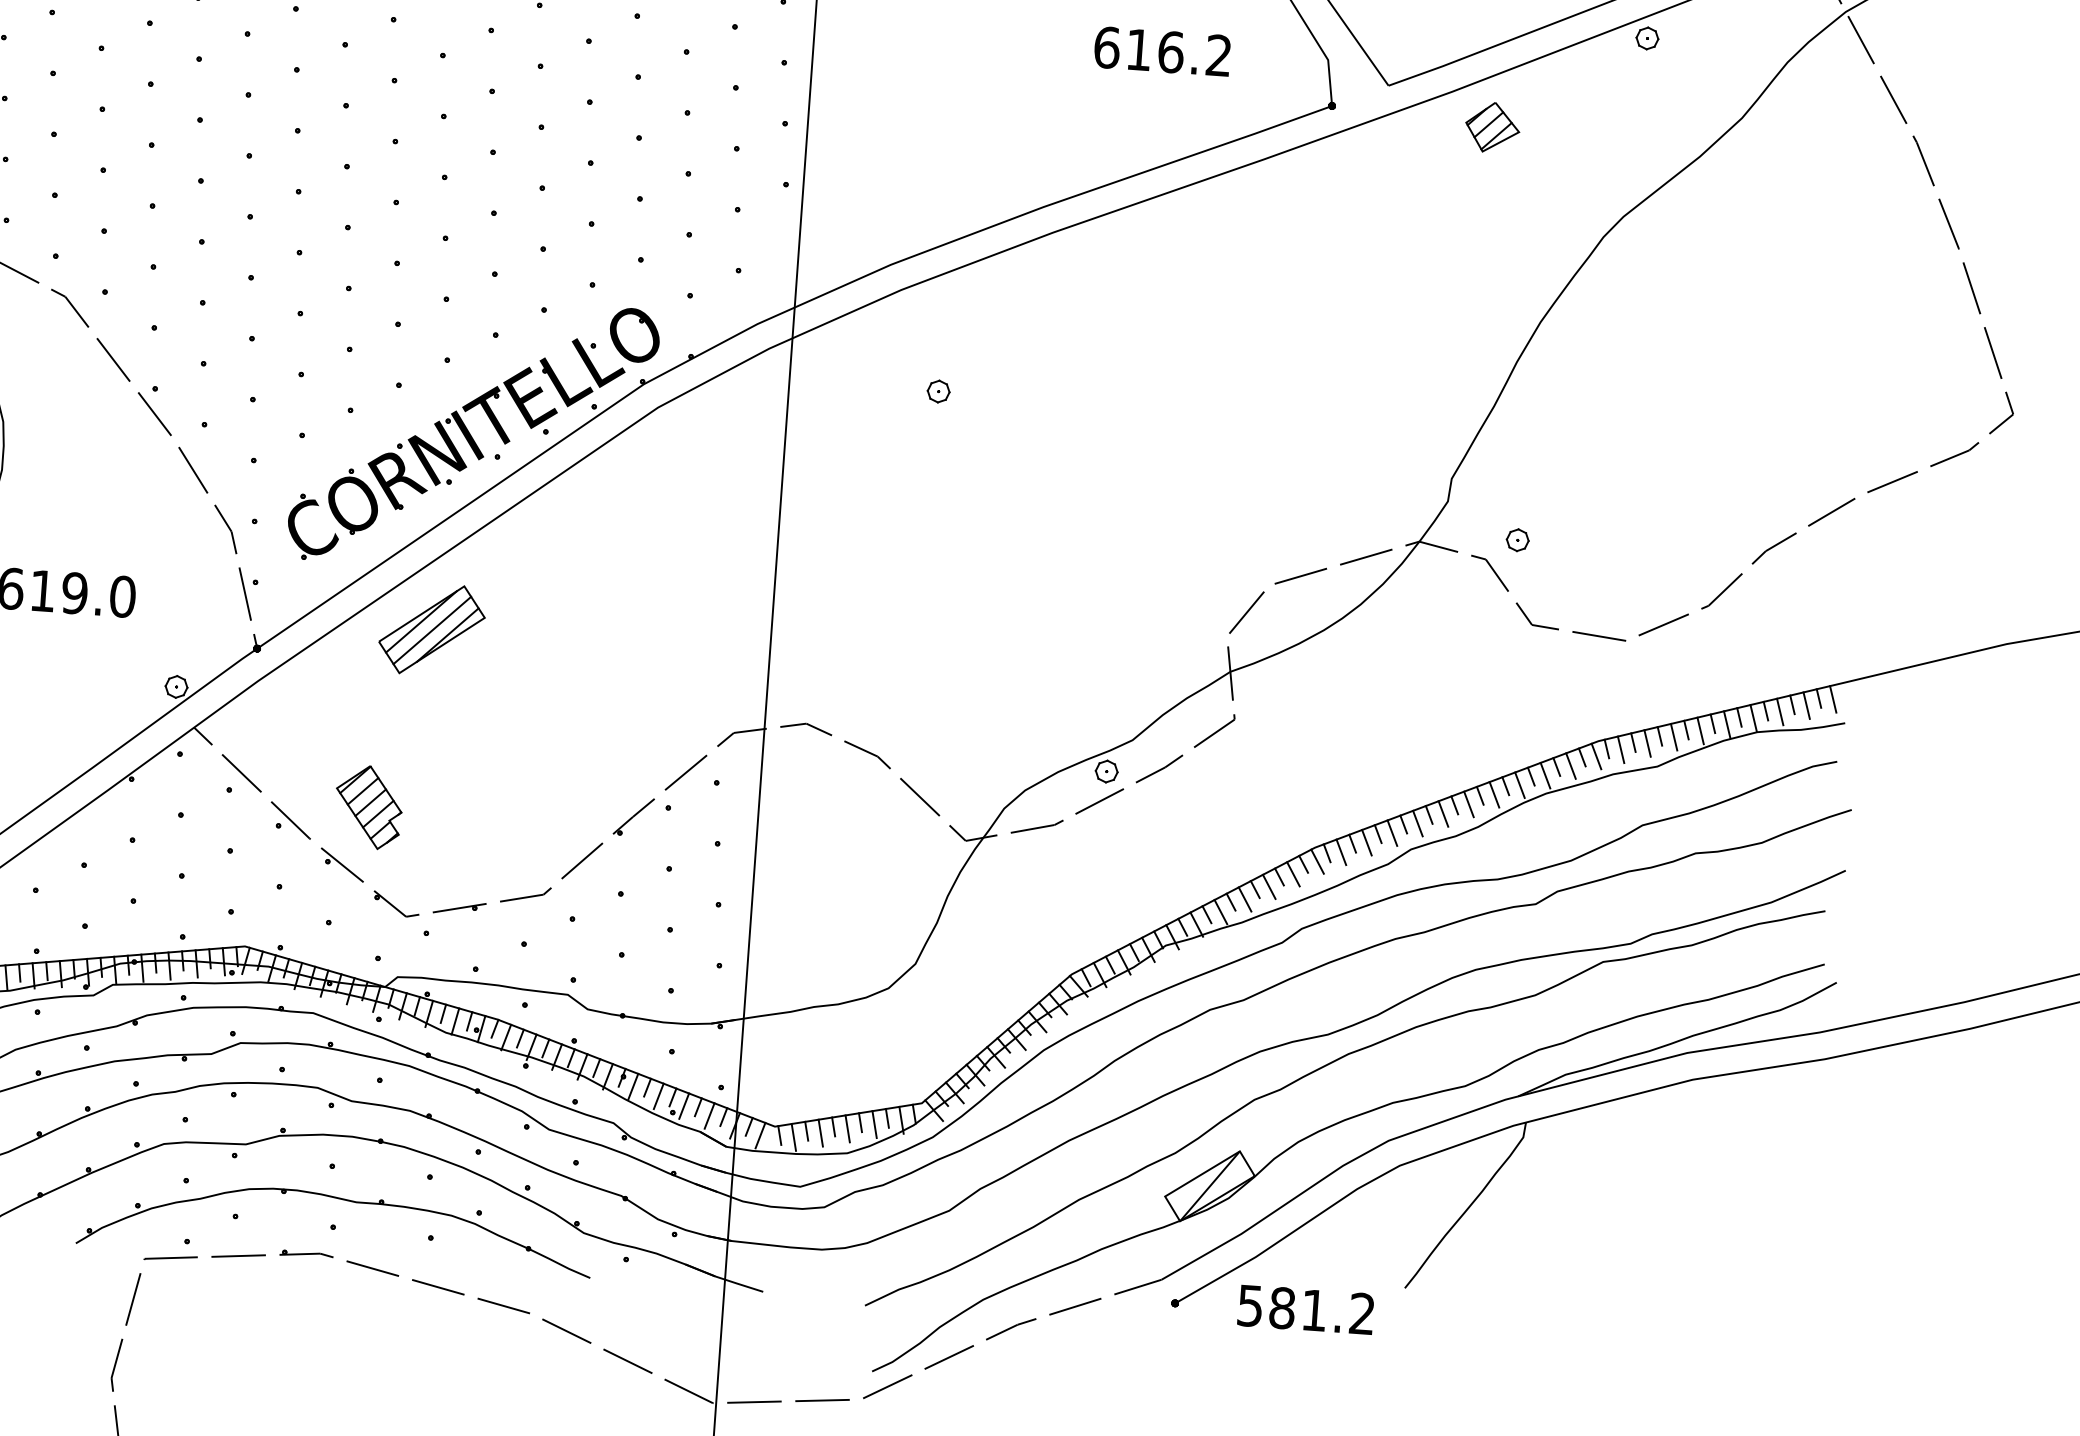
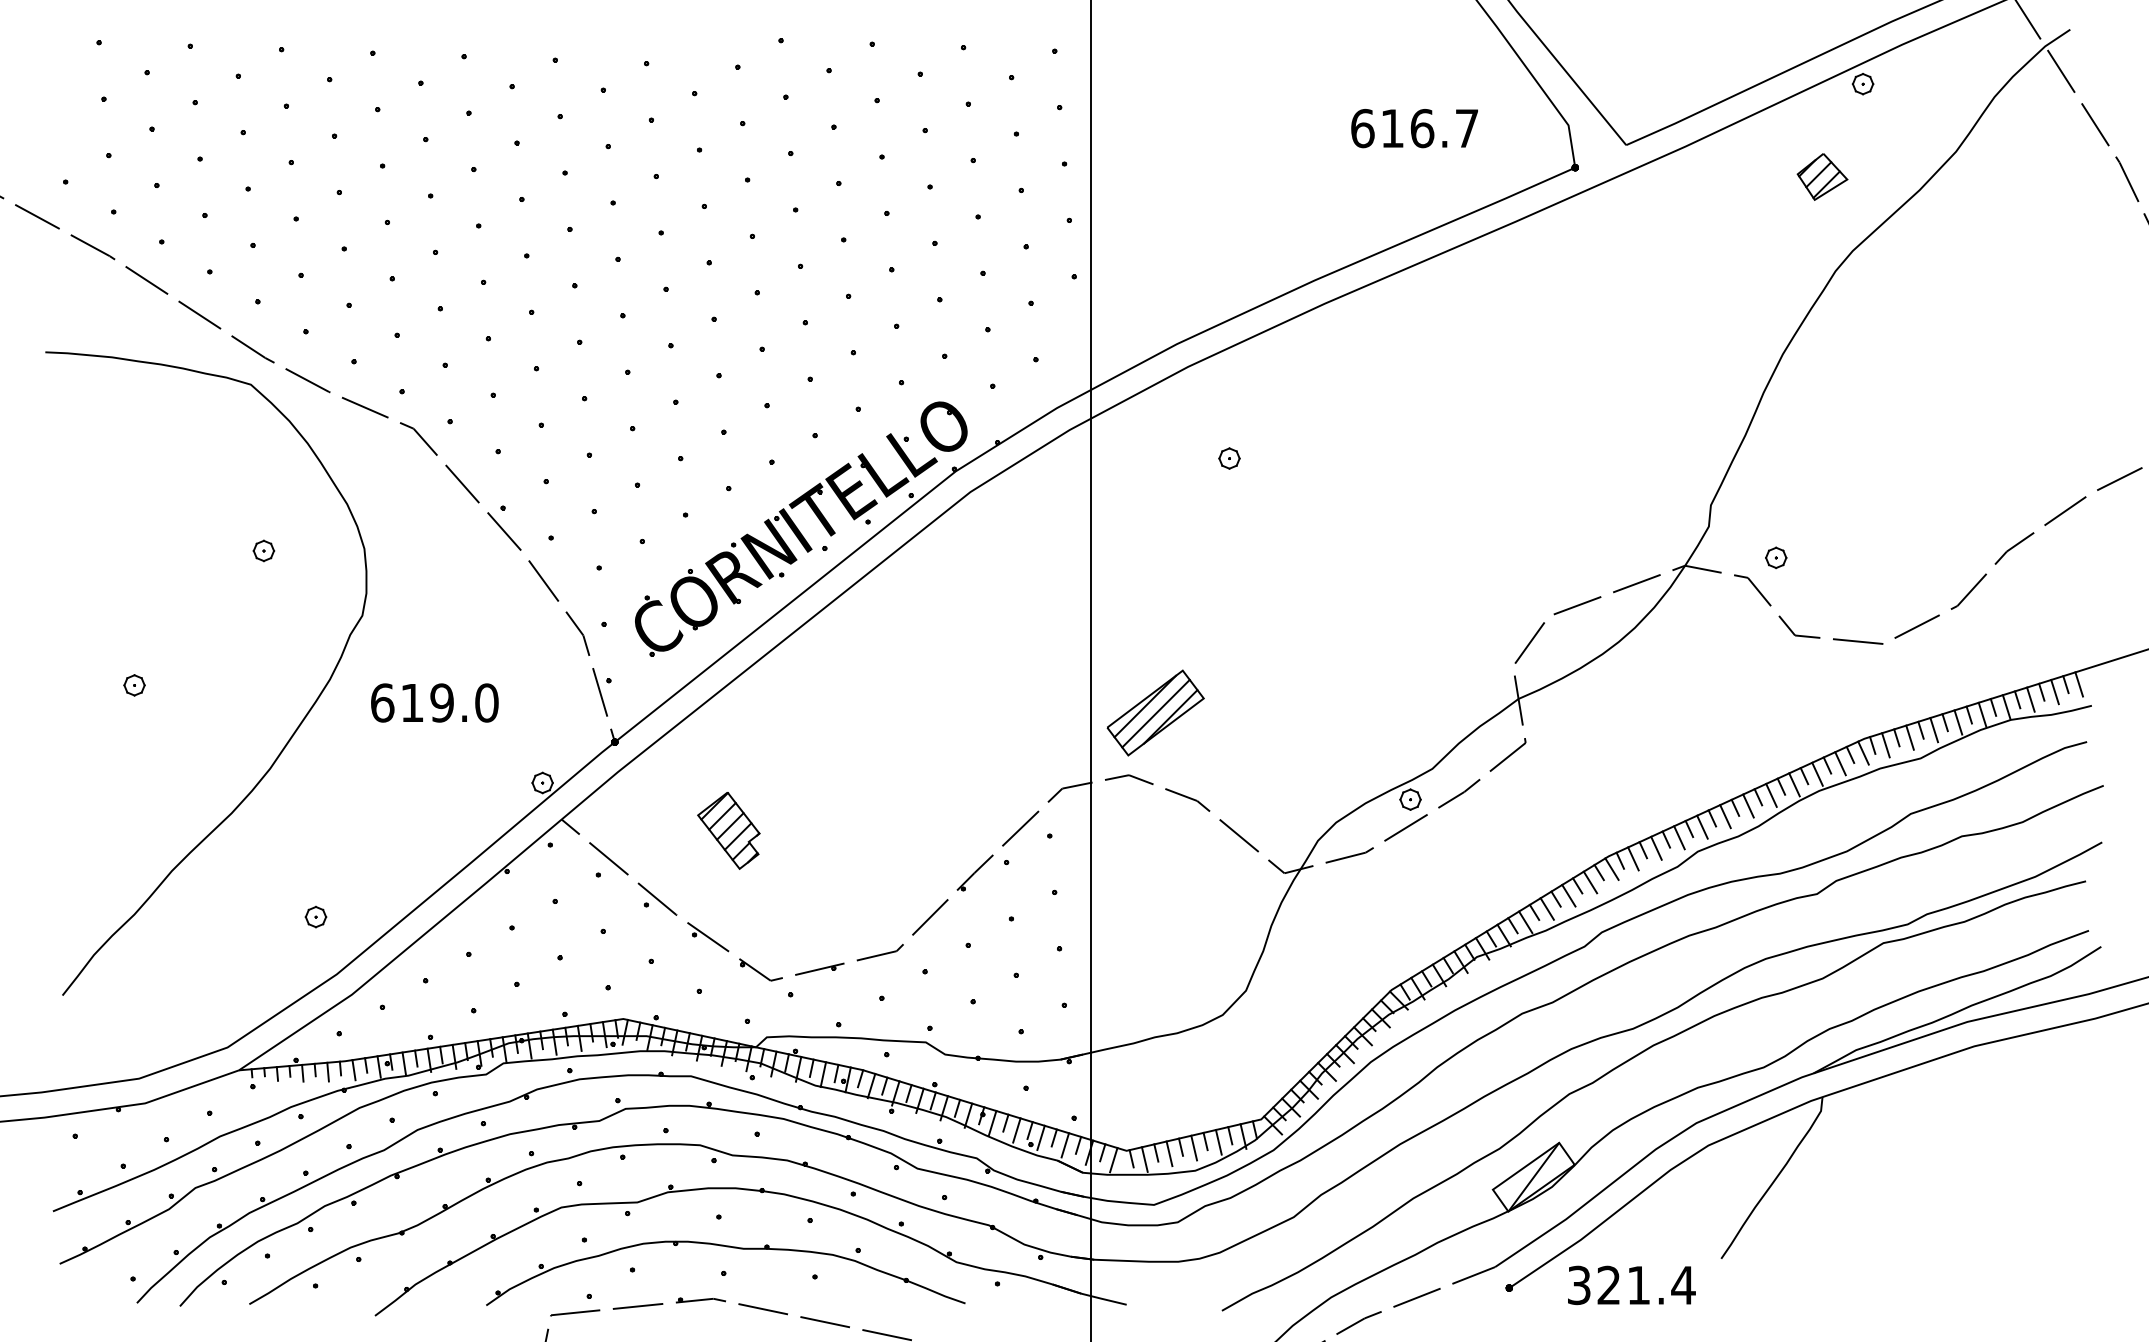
text: (1218, 54) -> (1466, 127), 616.2 -> 616.7
part: (1492, 127) -> (1822, 176), moved
part: (431, 629) -> (1155, 712), moved
part: (368, 806) -> (728, 830), moved
text: (1306, 1310) -> (1631, 1285), 581.2 -> 321.4

